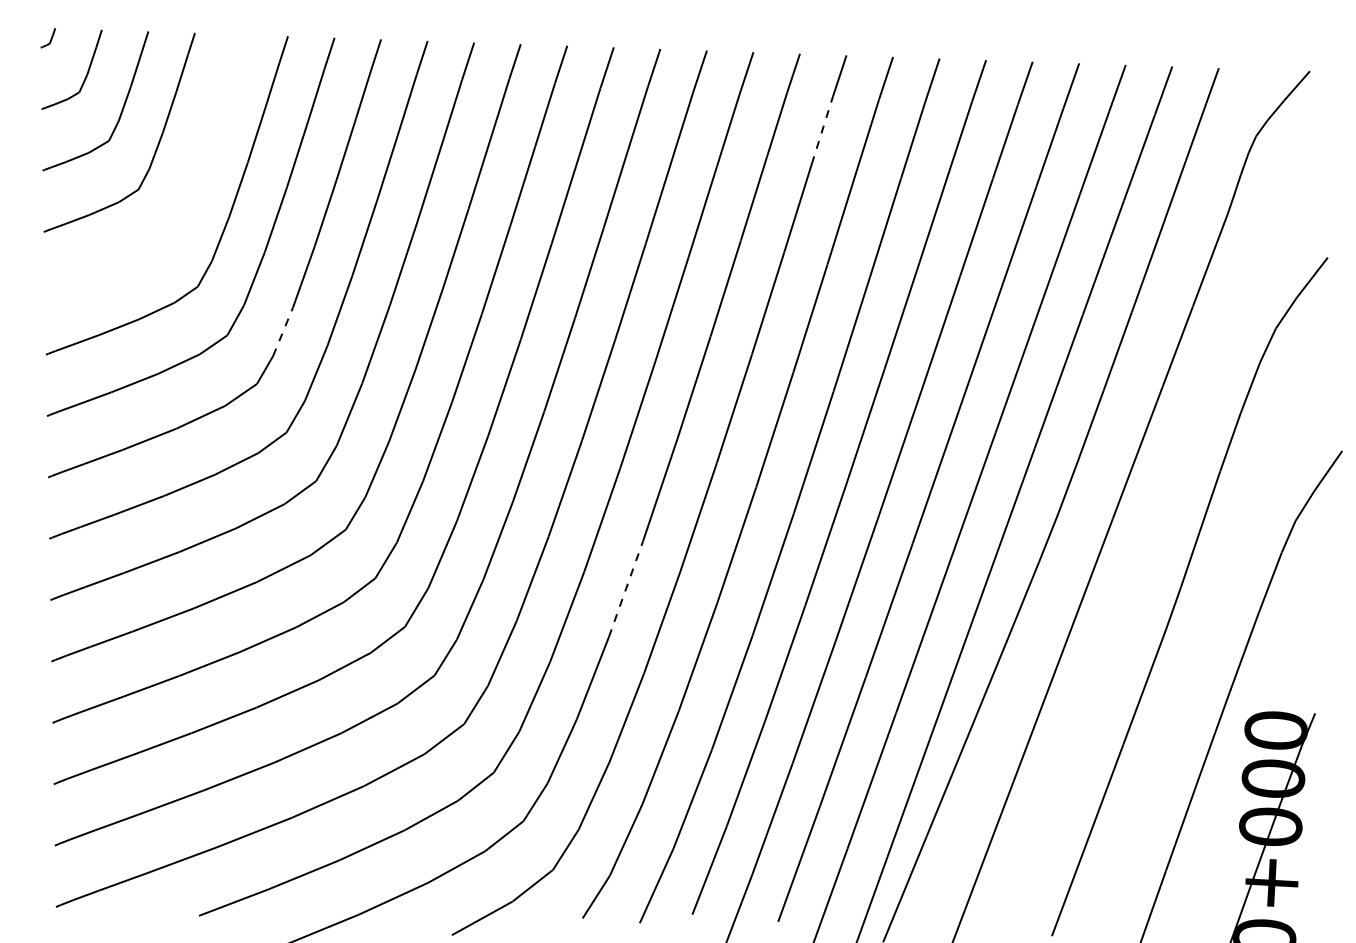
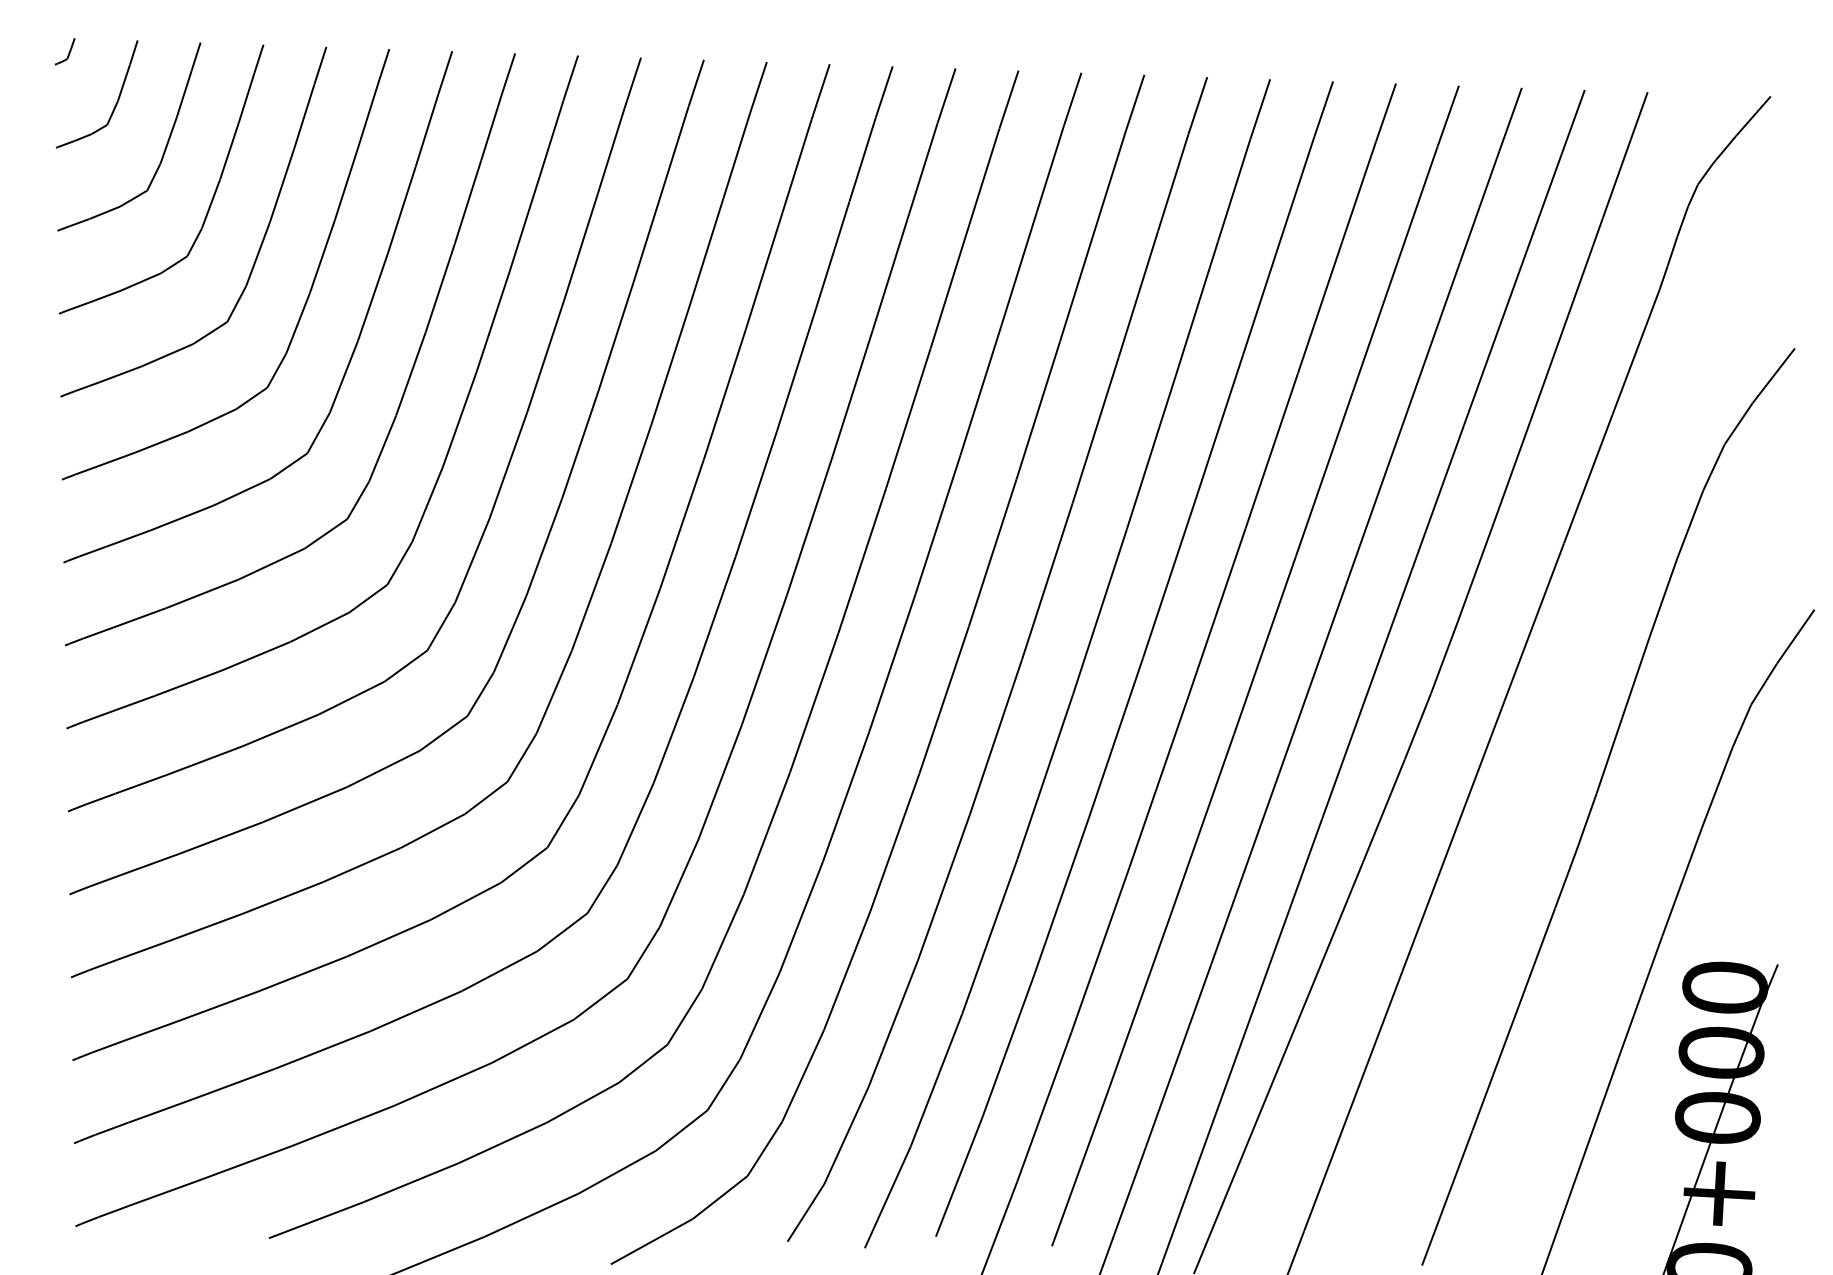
line: (822, 129) -> (1111, 175), dashed -> solid
part: (191, 184) -> (258, 249), added
line: (283, 331) -> (382, 448), dashed -> solid
line: (626, 589) -> (846, 796), dashed -> solid

